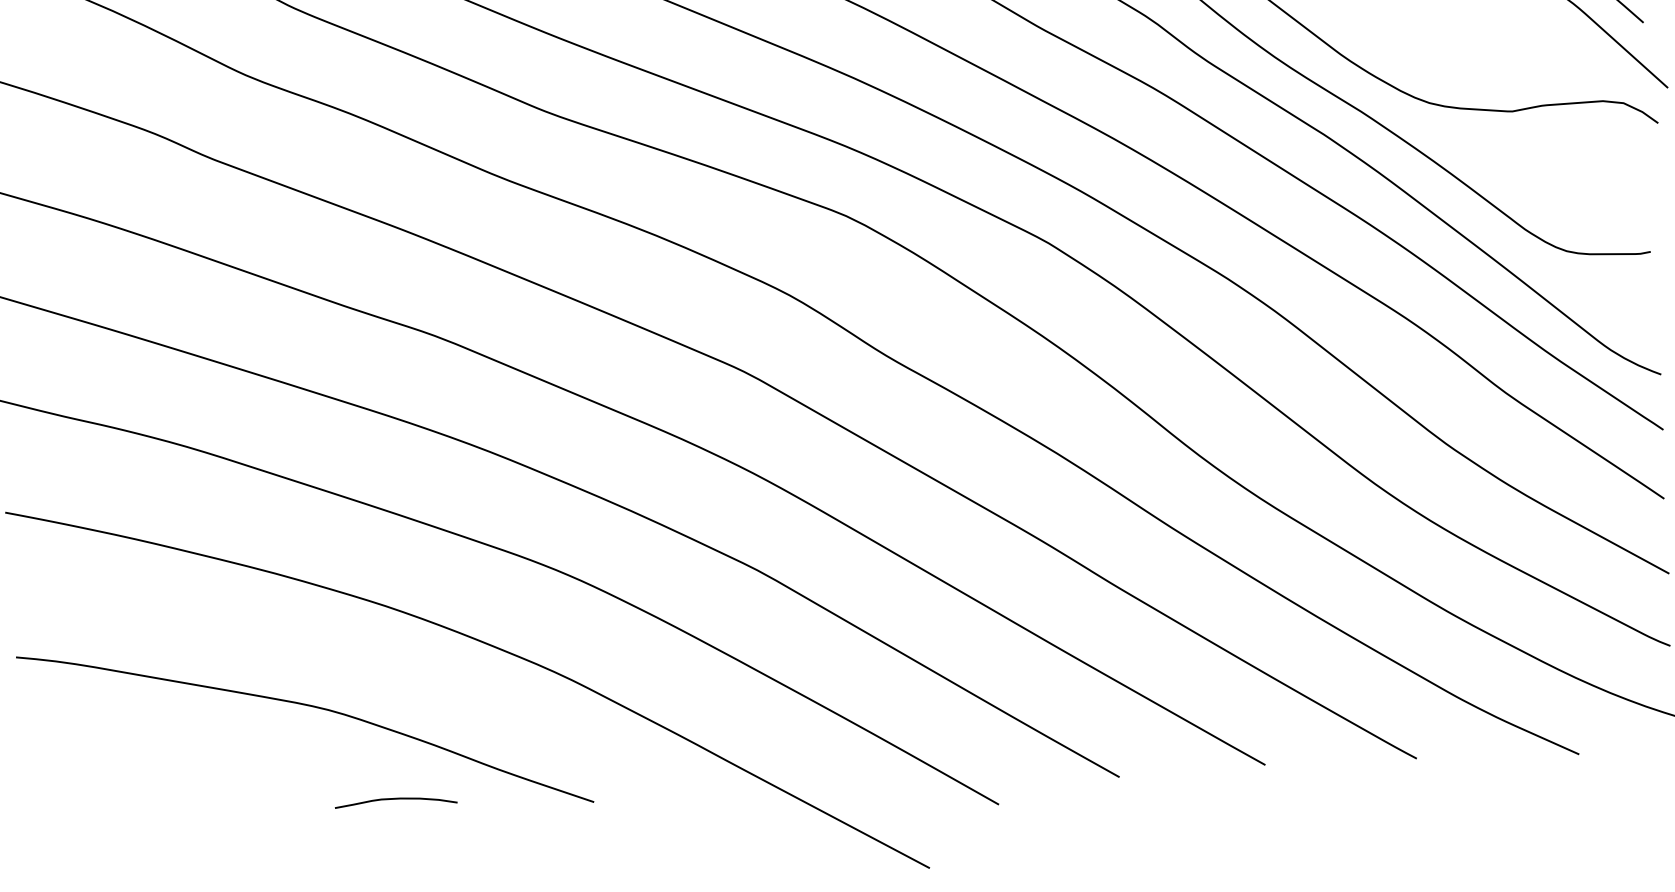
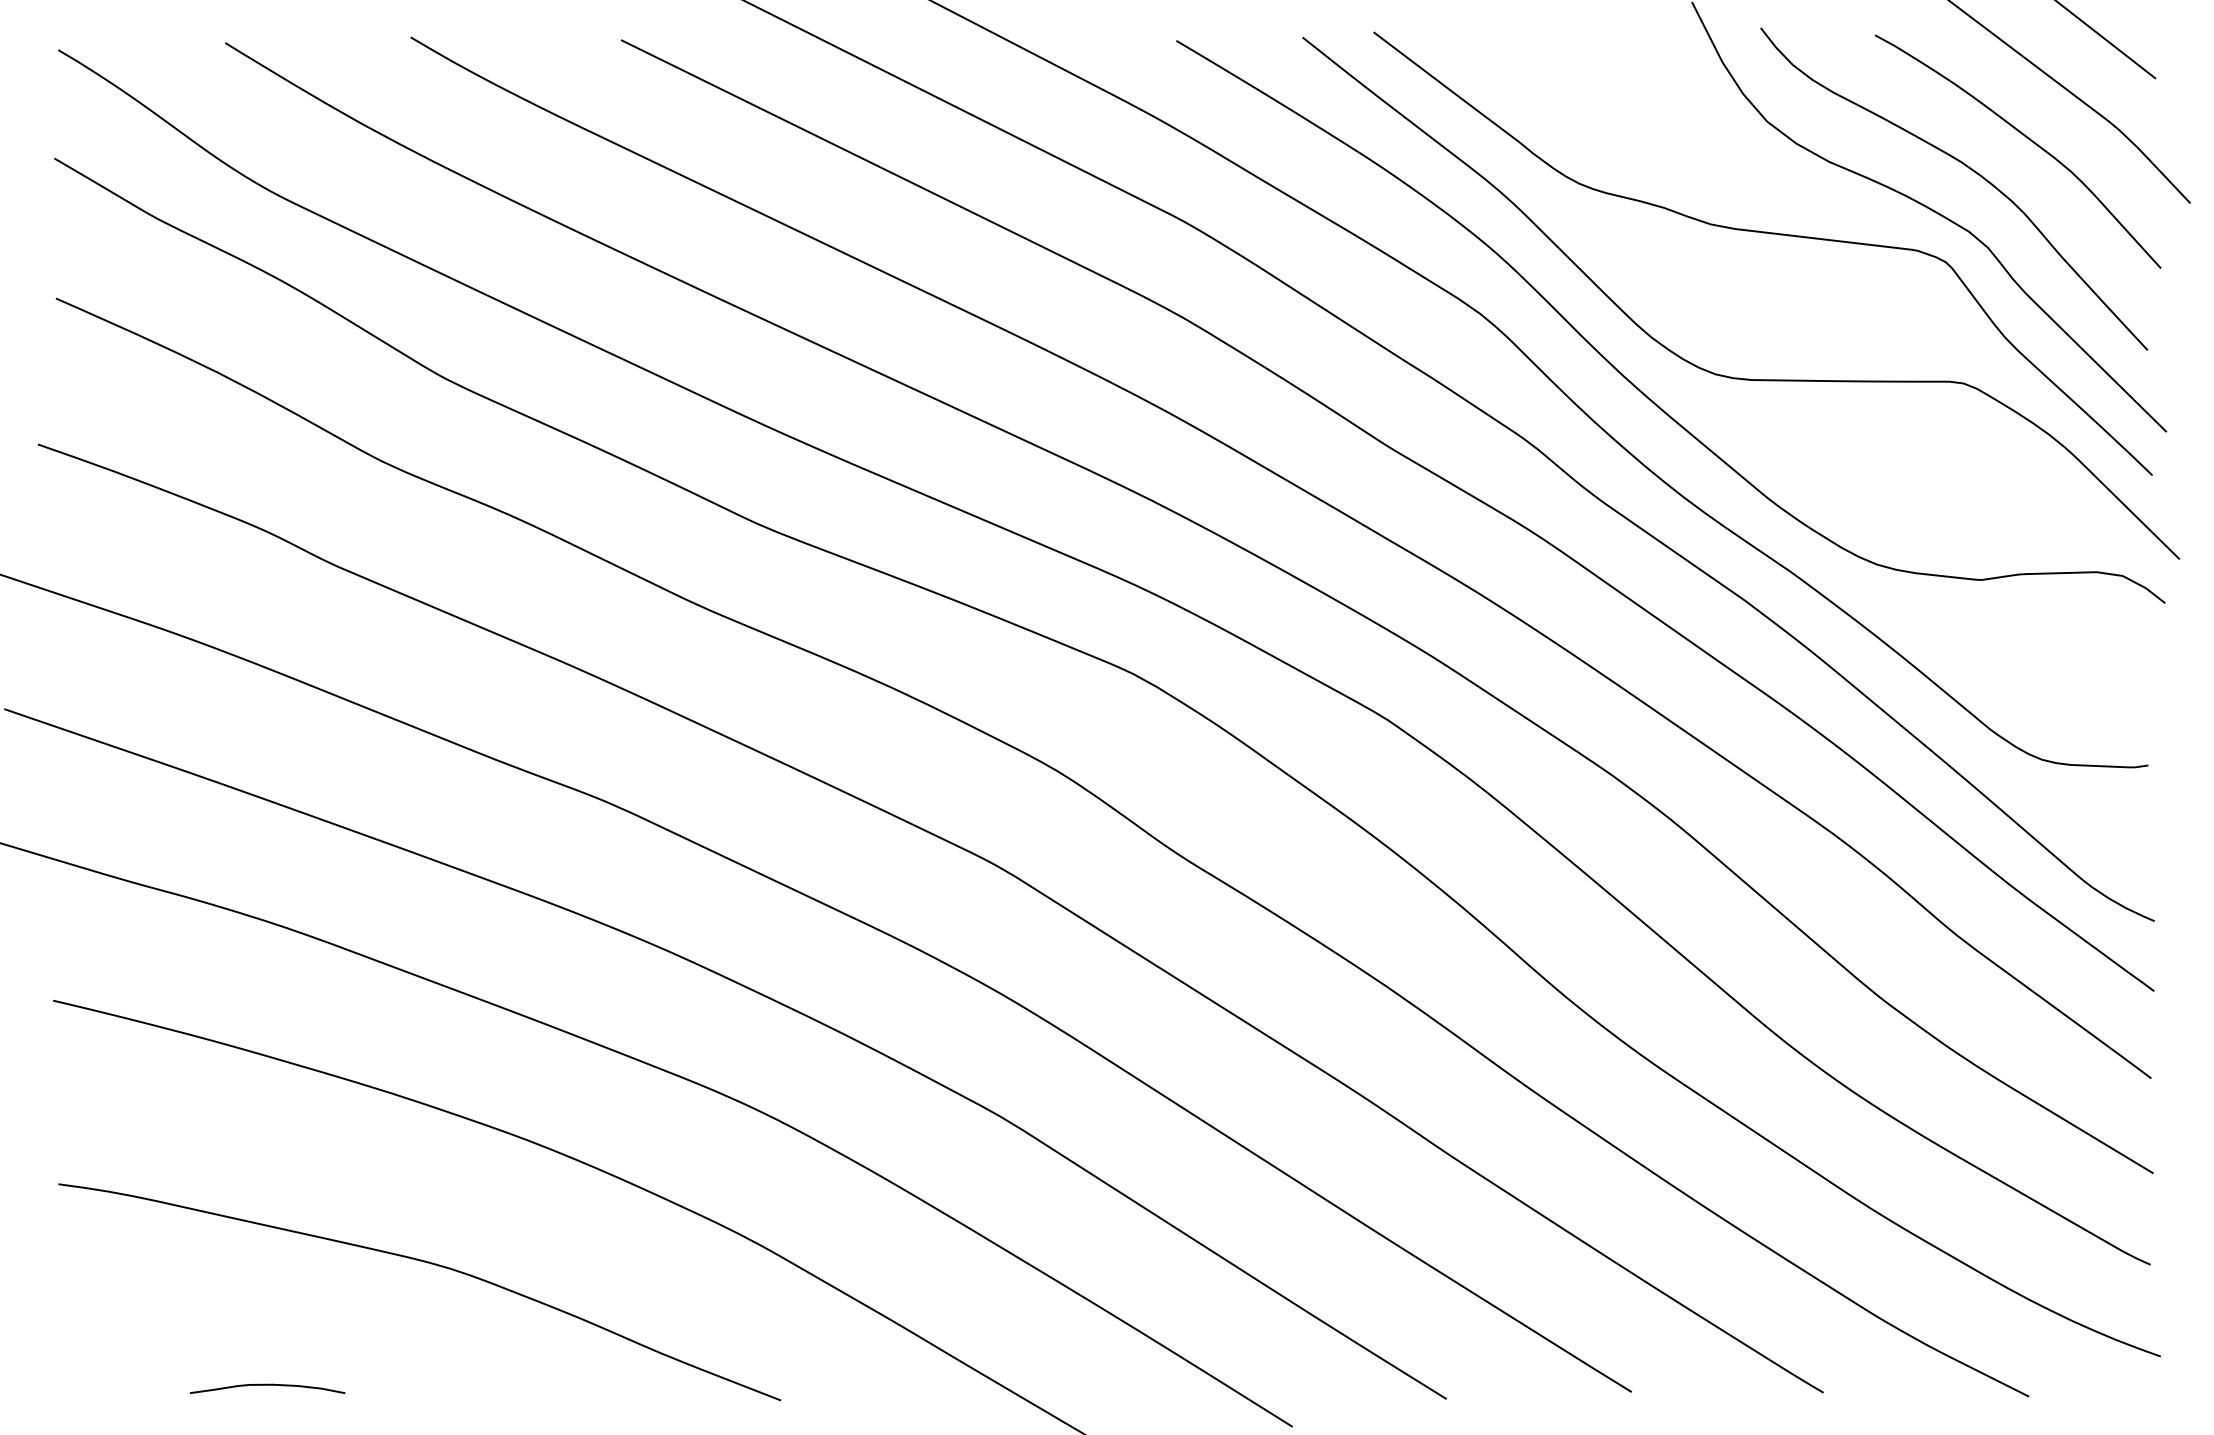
curve: (395, 799) -> (267, 1385), moved

